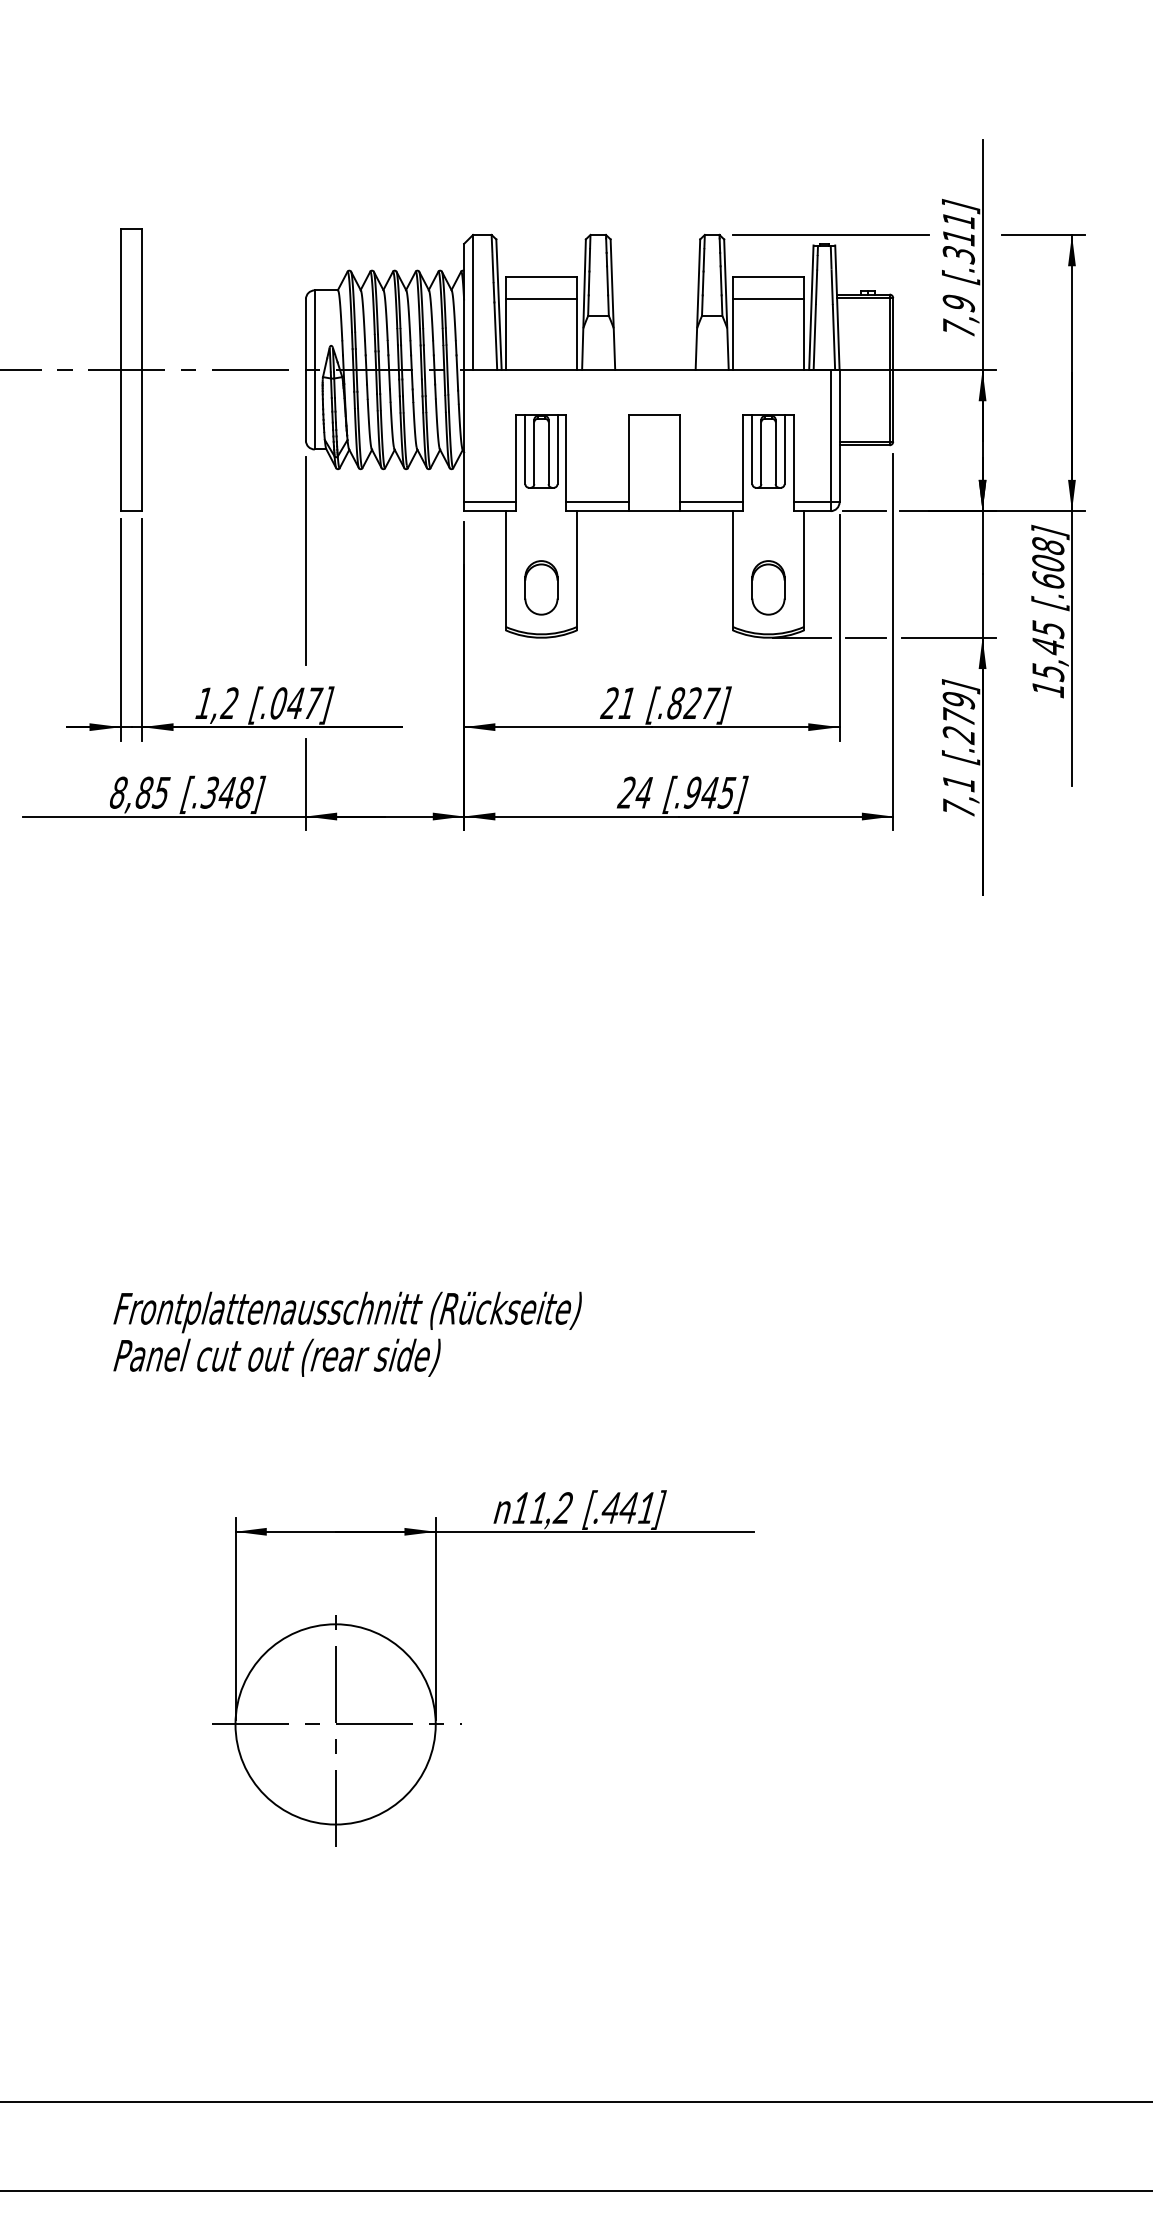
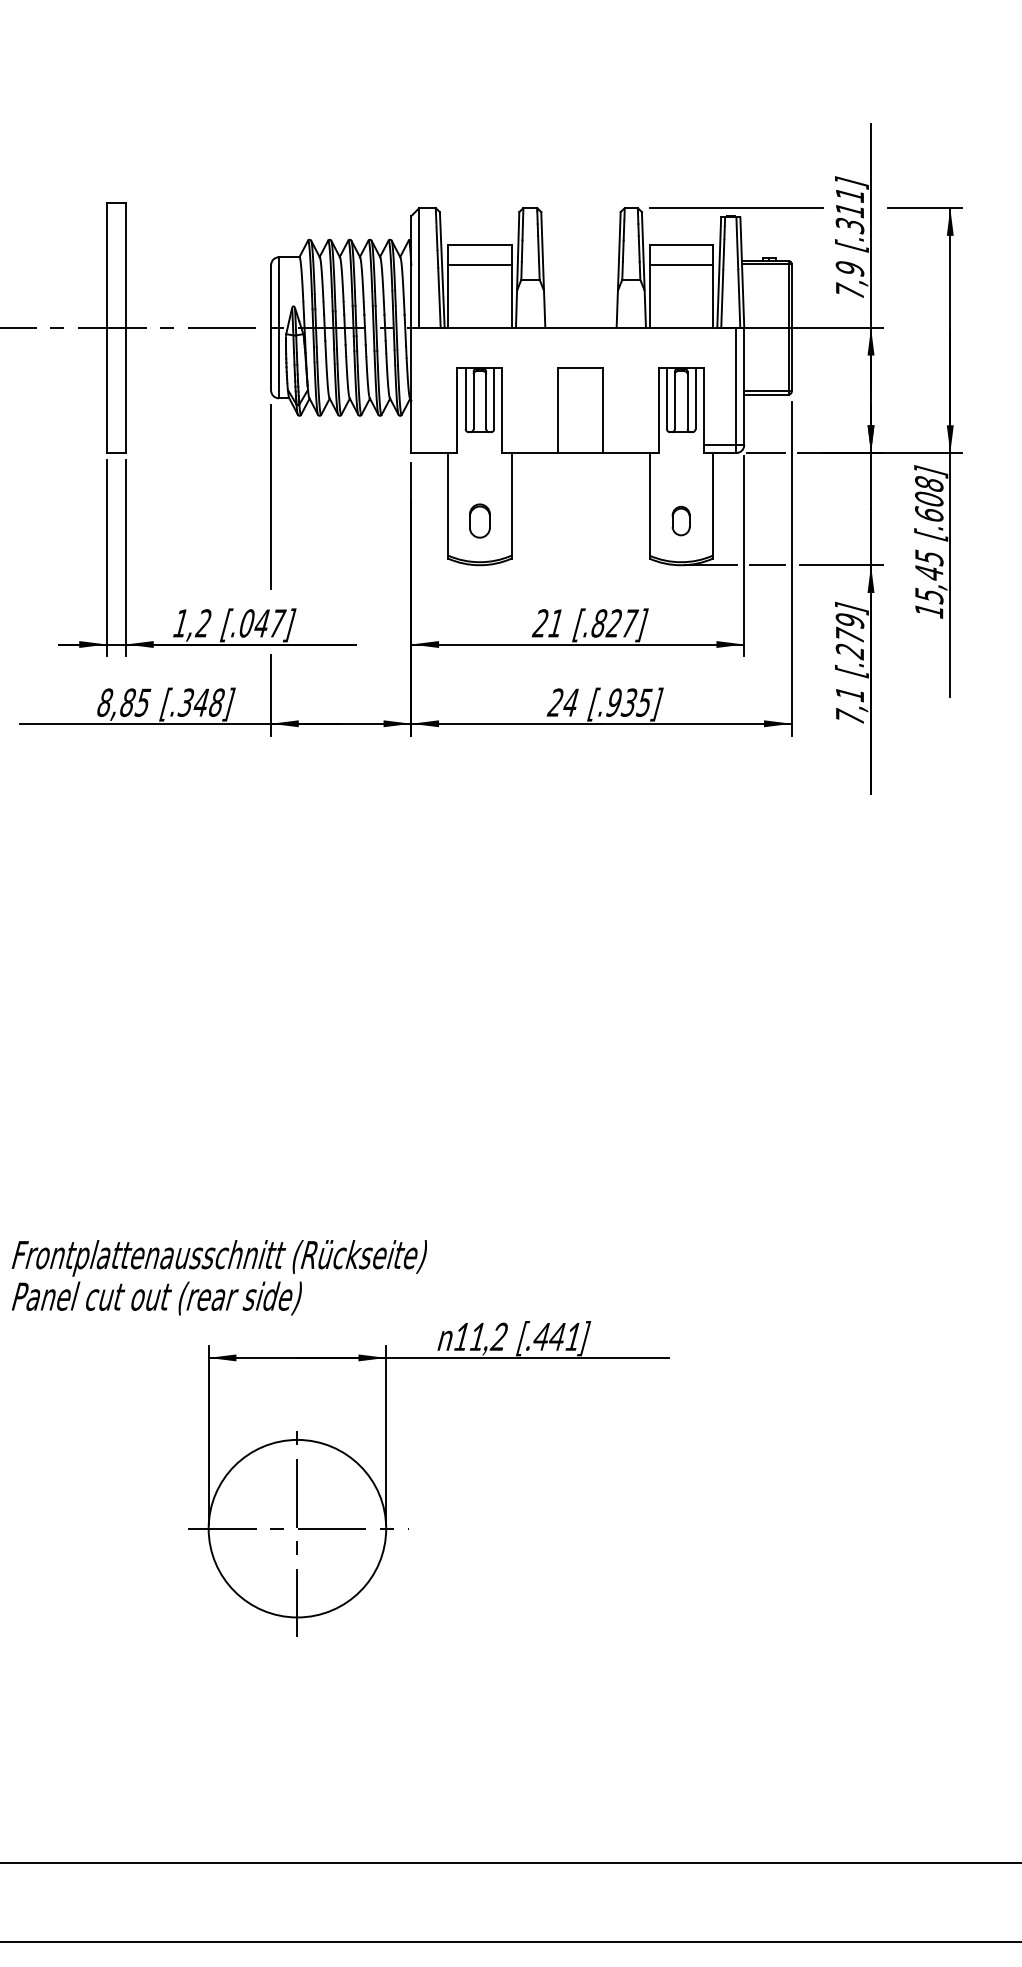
line: (489, 502) -> (433, 445), removed
line: (597, 502) -> (529, 445), removed
line: (711, 502) -> (630, 445), removed
part: (541, 587) -> (479, 520), size x0.7
part: (768, 587) -> (681, 520), size x0.6
text: (709, 792) -> (628, 702), [.945] -> [.935]
text: (347, 1333) -> (219, 1276), moved

